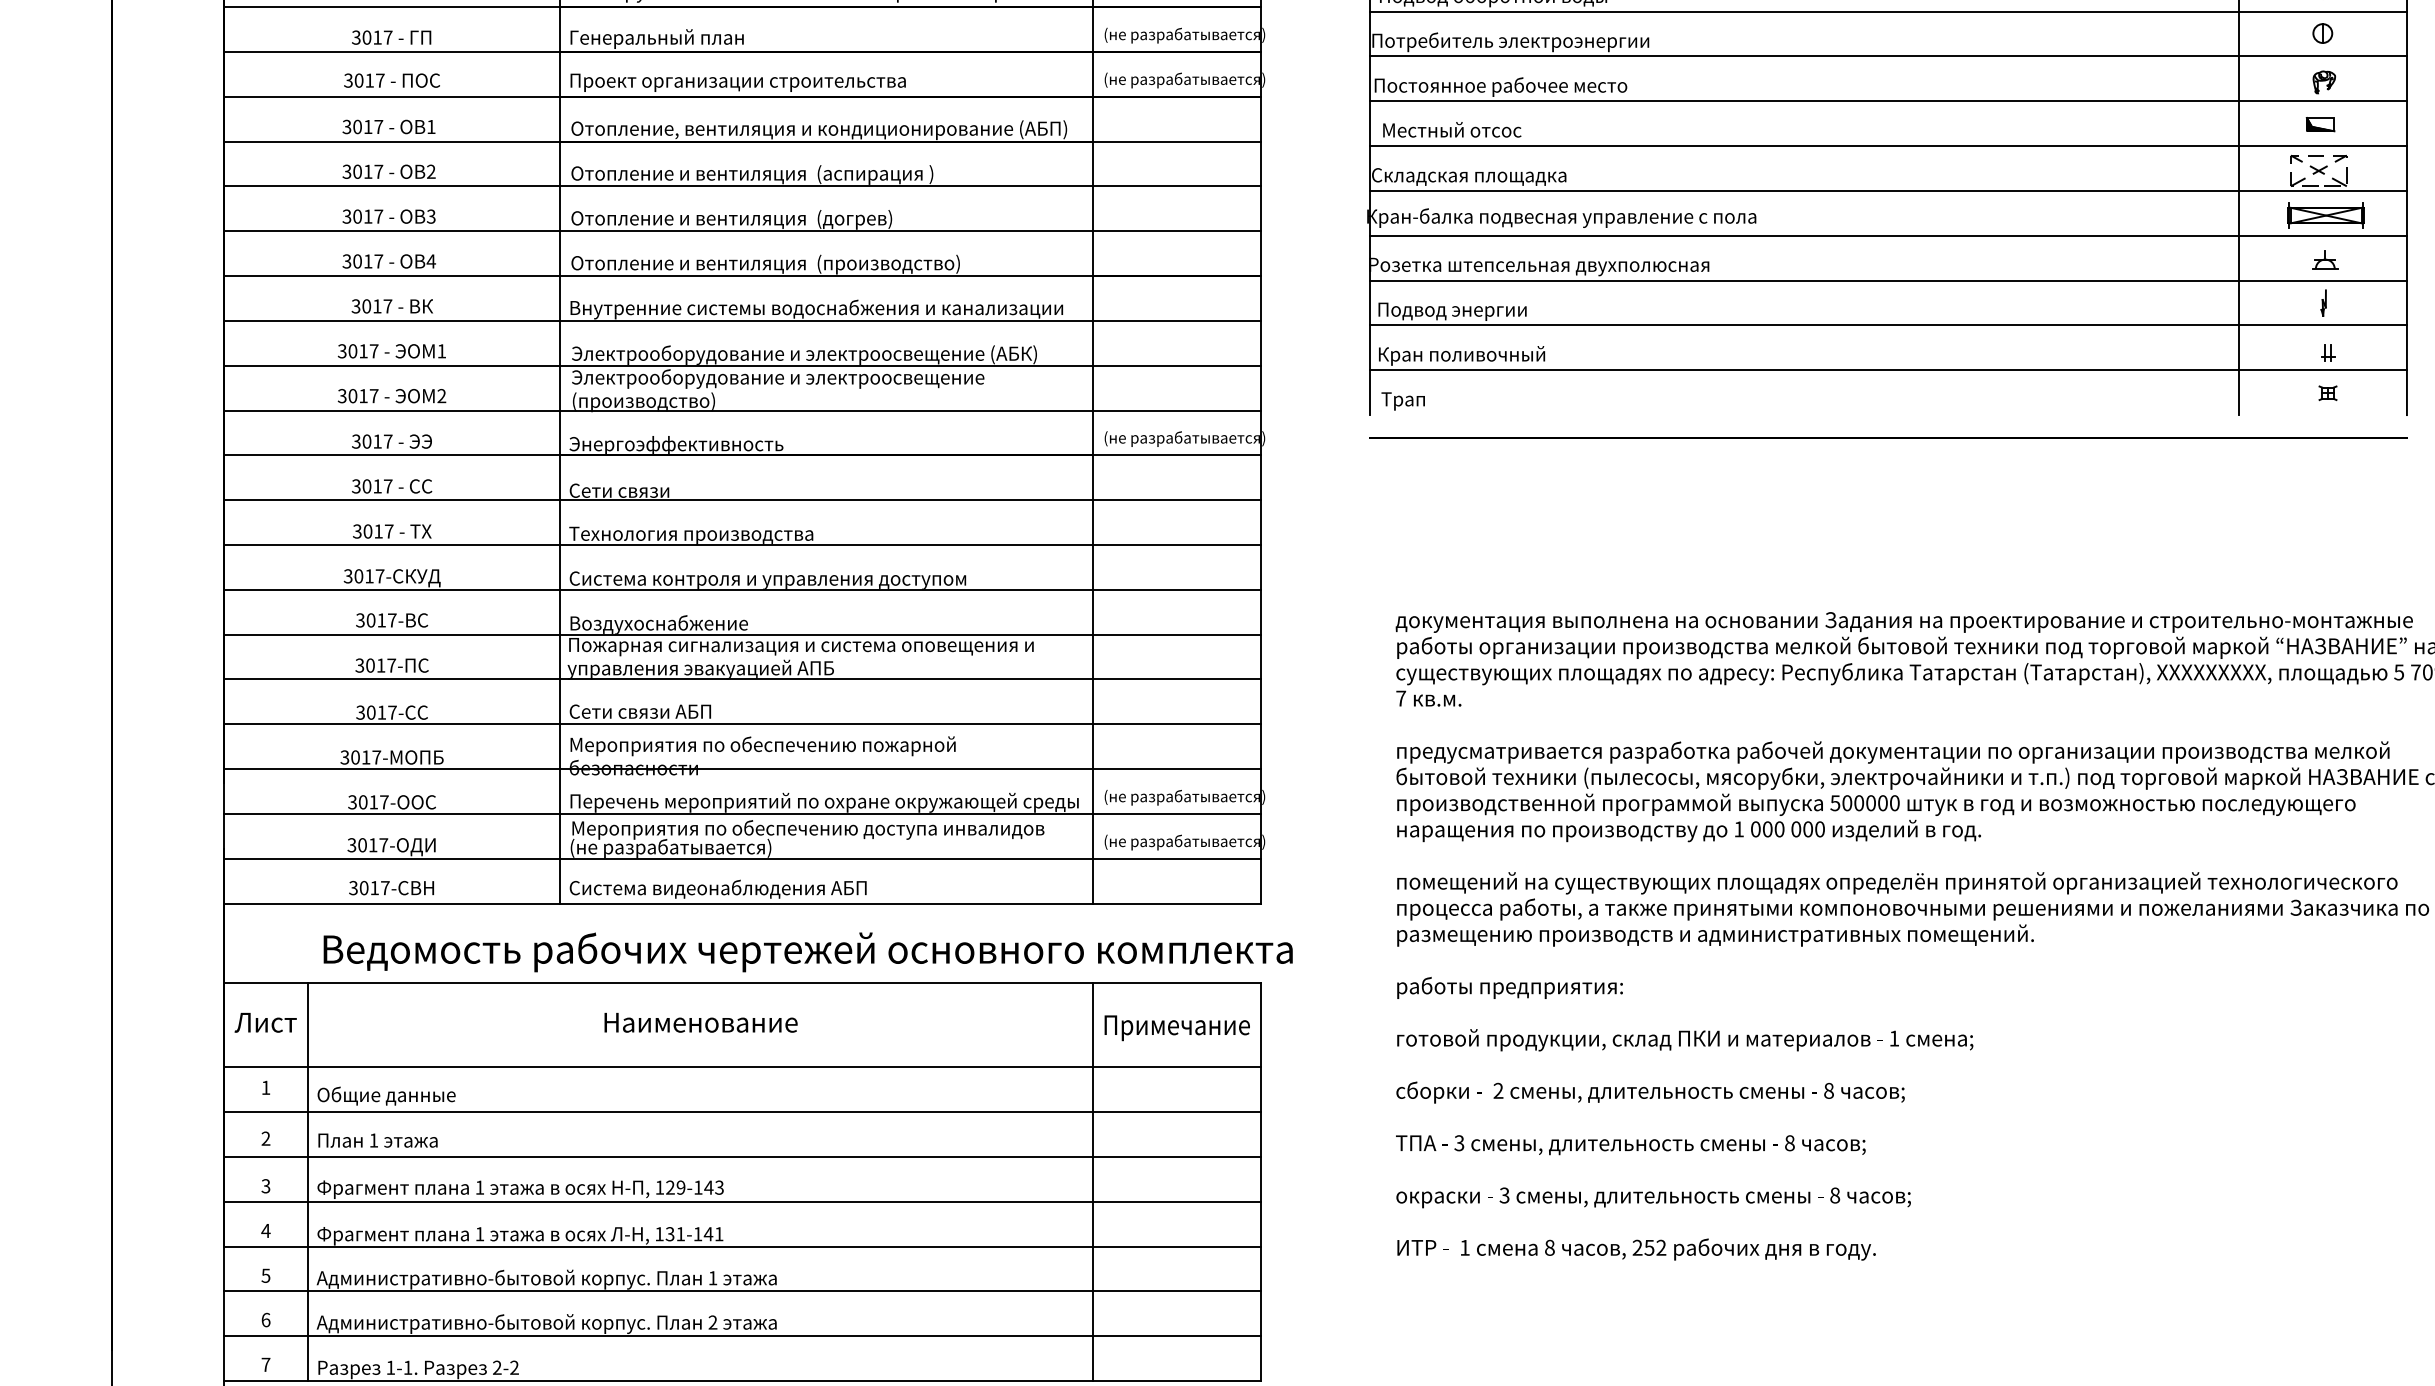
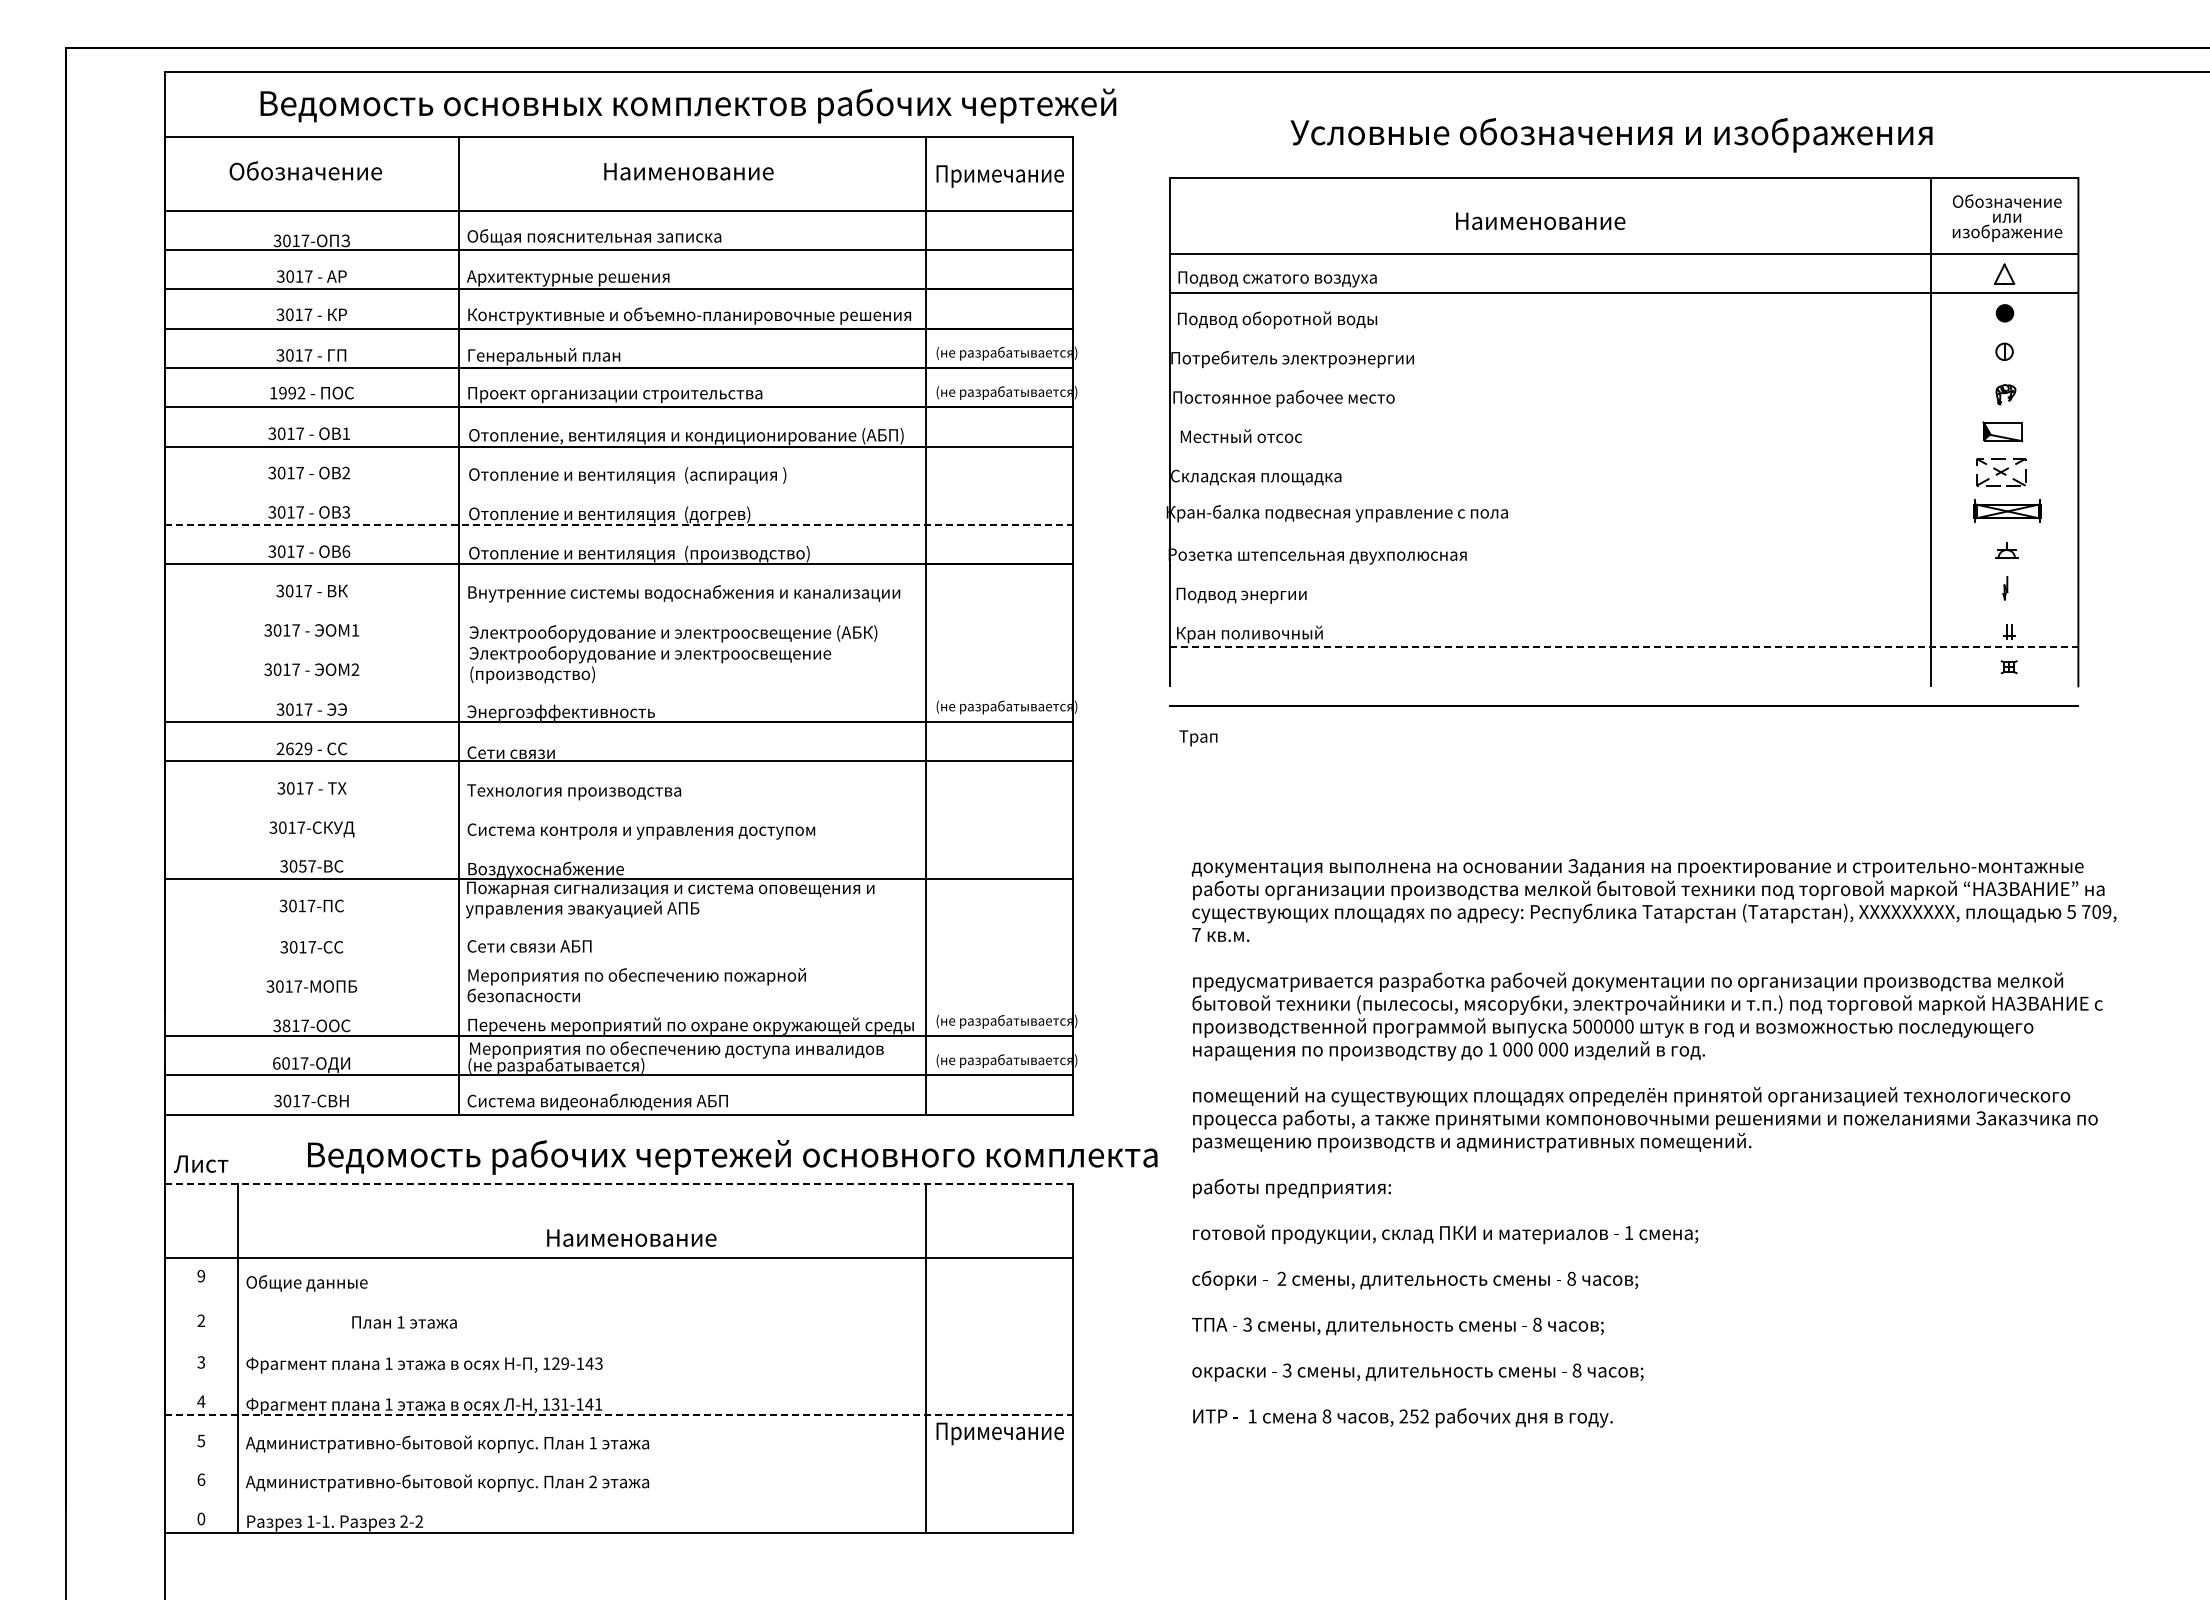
line: (1888, 11) -> (1623, 332), removed
line: (1888, 55) -> (1623, 371), removed
text: (364, 79) -> (287, 392), 3017 -> 1992
line: (1888, 101) -> (1623, 411), removed
part: (2320, 124) -> (2002, 431), size x1.6
line: (1888, 146) -> (1623, 450), removed
line: (741, 185) -> (618, 485), removed
line: (1888, 190) -> (1623, 489), removed
line: (742, 231) -> (619, 525), solid -> dashed
line: (1888, 236) -> (1623, 529), removed
text: (431, 261) -> (346, 551), 4 -> 6
line: (1888, 280) -> (1623, 568), removed
line: (741, 320) -> (618, 603), removed
line: (1888, 325) -> (1623, 607), removed
line: (741, 366) -> (618, 643), removed
line: (1889, 370) -> (1624, 647), solid -> dashed
text: (1403, 401) -> (1198, 738), moved
line: (741, 410) -> (618, 682), removed
text: (372, 485) -> (294, 748), 3017 -> 2629
line: (741, 545) -> (618, 800), removed
line: (741, 589) -> (618, 839), removed
text: (381, 620) -> (302, 866), 3017- -> 3057-
line: (741, 679) -> (618, 918), removed
line: (741, 724) -> (618, 957), removed
line: (741, 768) -> (618, 996), removed
text: (363, 801) -> (286, 1025), 3017- -> 3817-
text: (351, 845) -> (276, 1063), 3017- -> 6017-
text: (807, 952) -> (732, 1157), moved
line: (742, 983) -> (619, 1184), solid -> dashed
text: (265, 1022) -> (200, 1163), moved
text: (700, 1022) -> (631, 1237), moved
text: (1176, 1027) -> (999, 1433), moved
text: (266, 1087) -> (201, 1275), 1 -> 9
line: (741, 1112) -> (618, 1297), removed
text: (377, 1140) -> (404, 1322), moved
line: (741, 1156) -> (618, 1336), removed
line: (741, 1202) -> (618, 1376), removed
line: (742, 1246) -> (619, 1415), solid -> dashed
line: (741, 1291) -> (618, 1454), removed
line: (741, 1335) -> (618, 1493), removed
text: (266, 1364) -> (201, 1518), 7 -> 0

